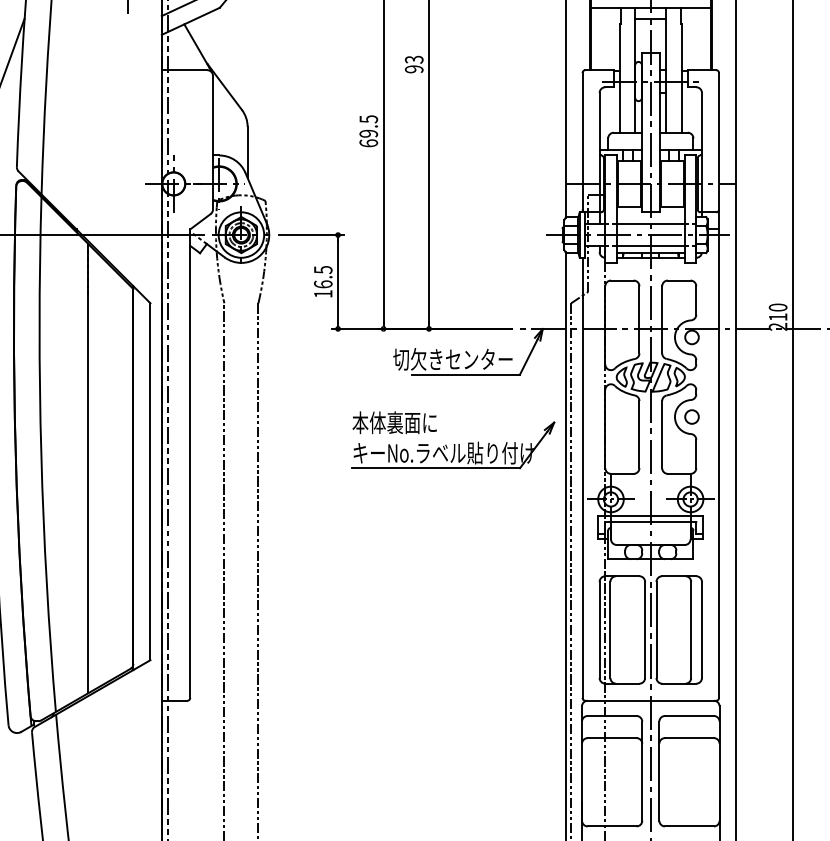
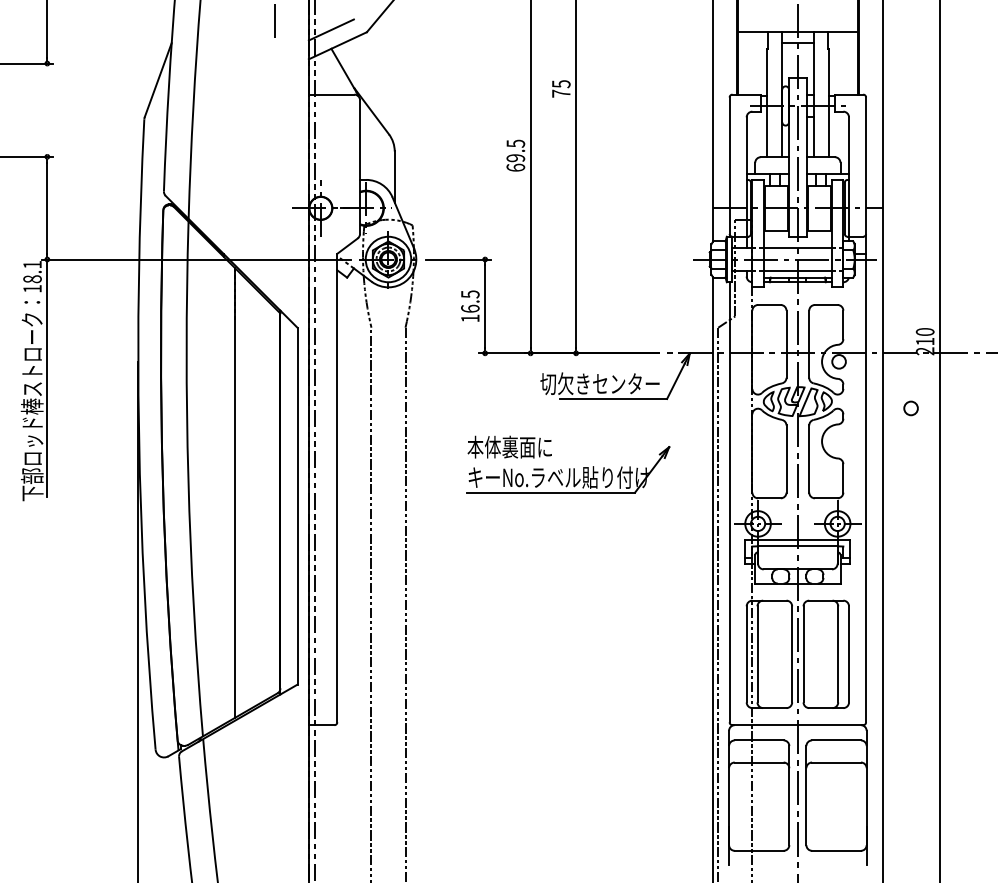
text: (414, 64) -> (561, 88), 93 -> 75
circle: (691, 417) -> (910, 408), moved
part: (453, 440) -> (568, 464), moved

